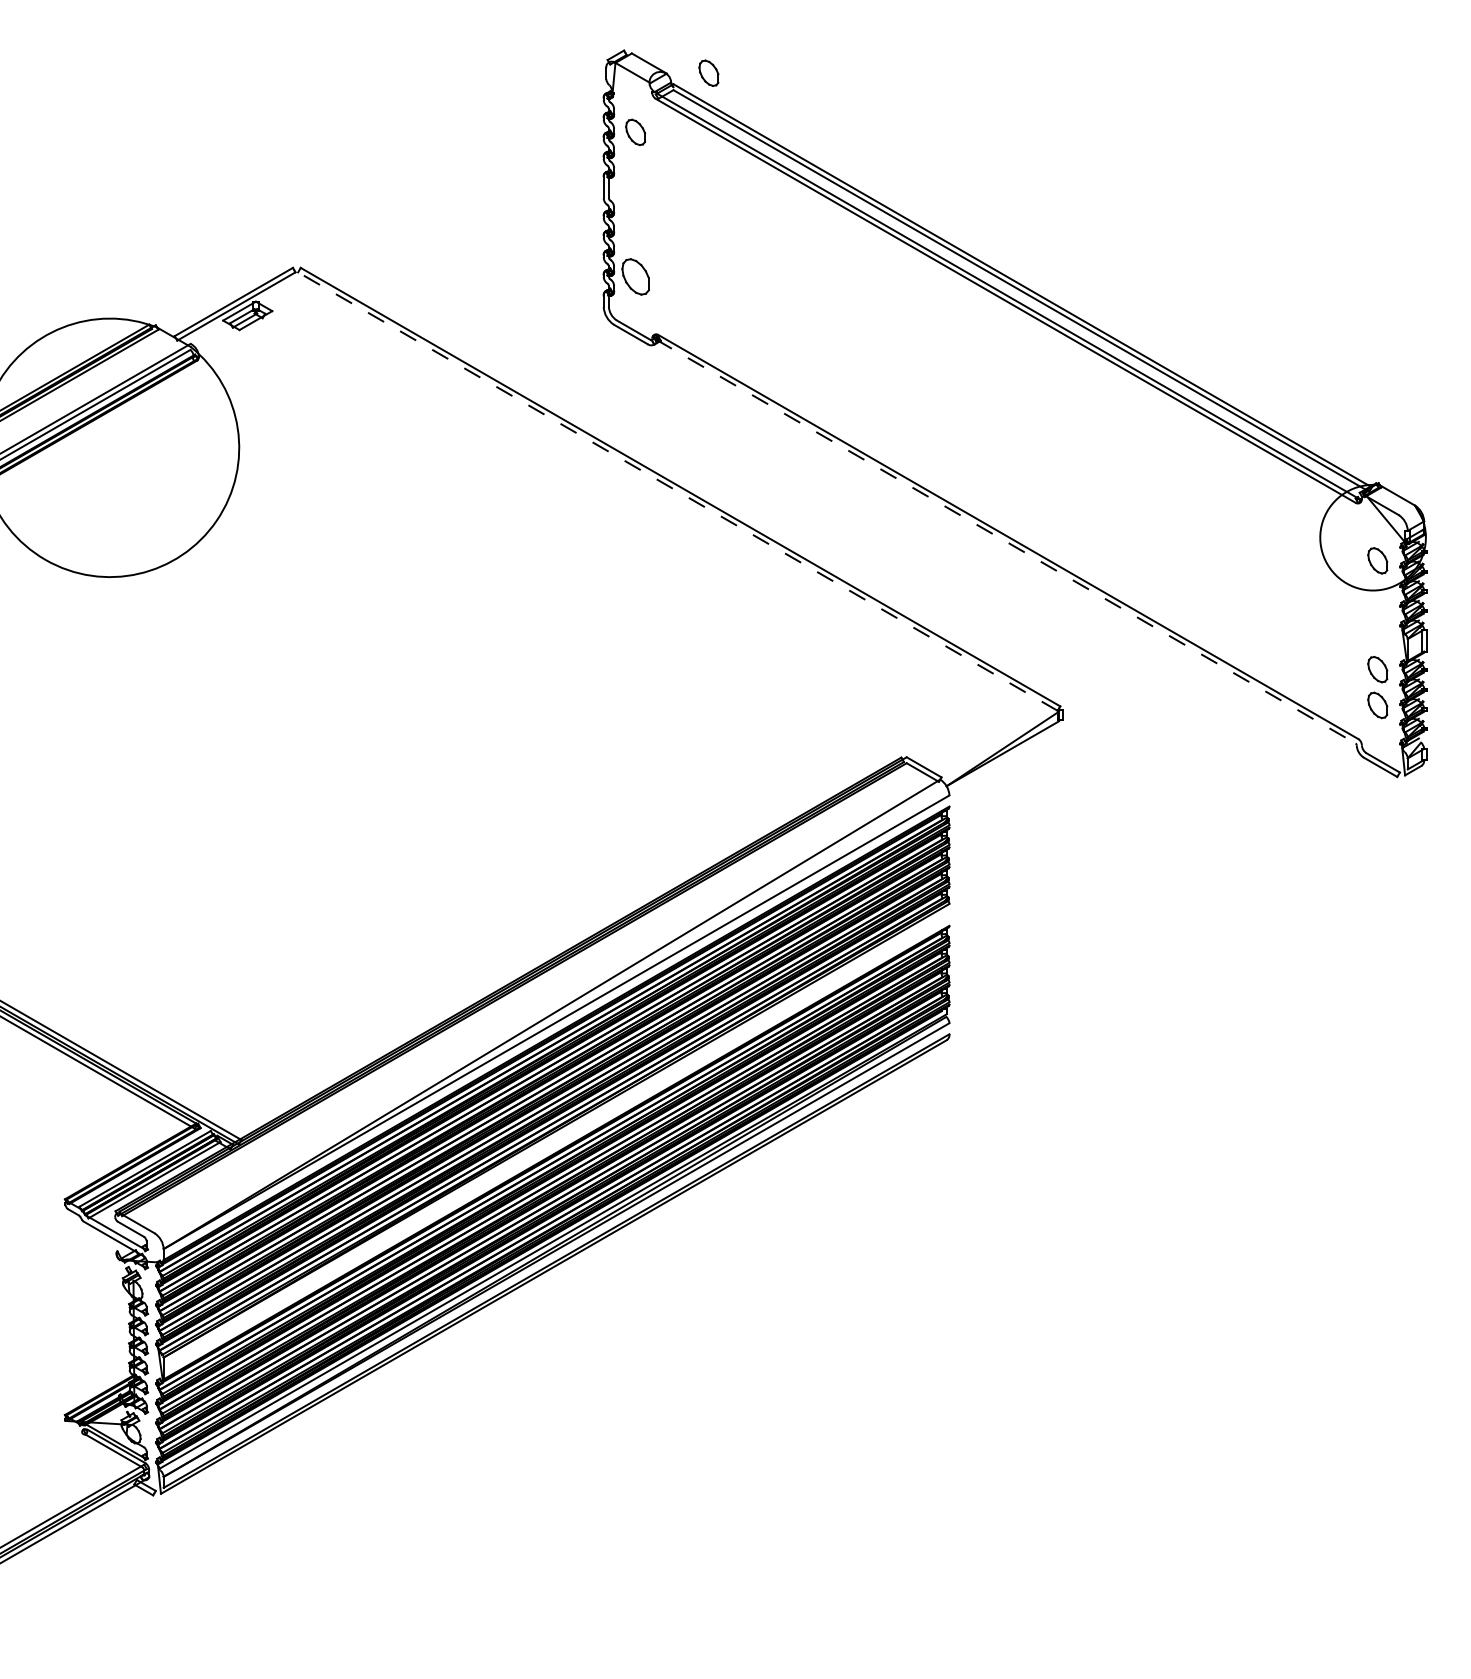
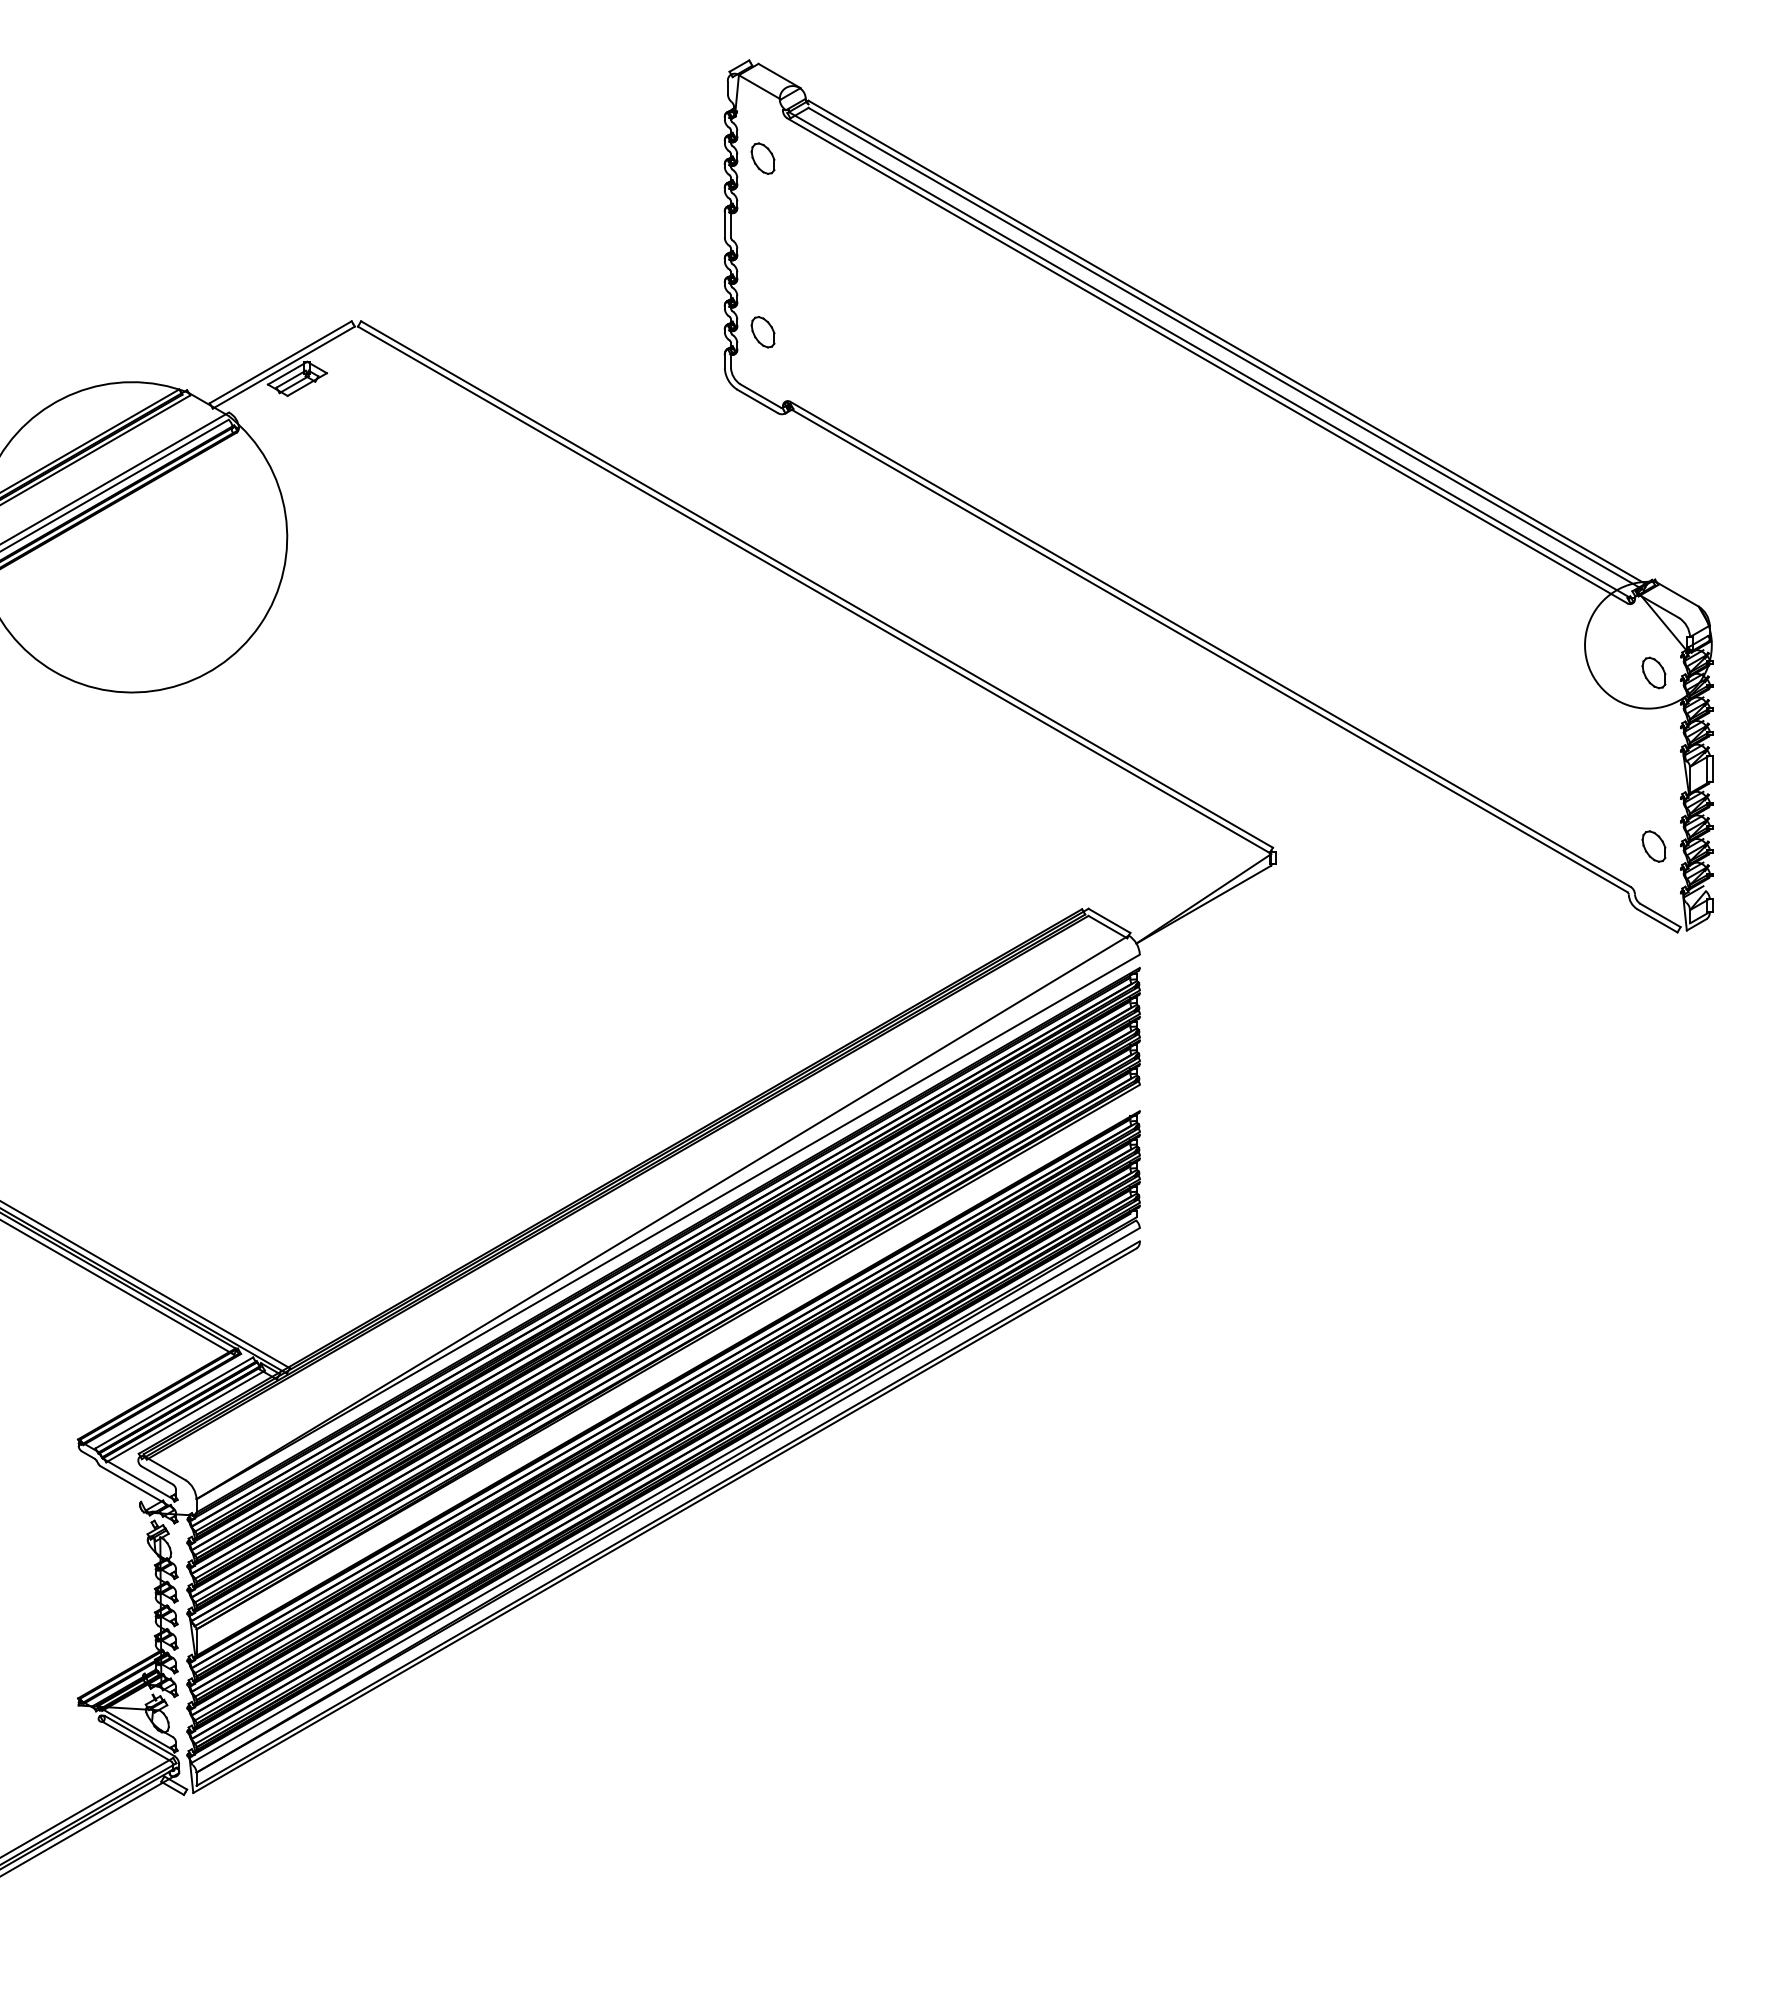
part: (708, 73) -> (850, 87), removed
part: (635, 277) -> (762, 332), size x0.71
line: (677, 491) -> (813, 589), dashed -> solid
line: (1005, 541) -> (1207, 649), dashed -> solid
part: (1377, 669) -> (1653, 803), removed

